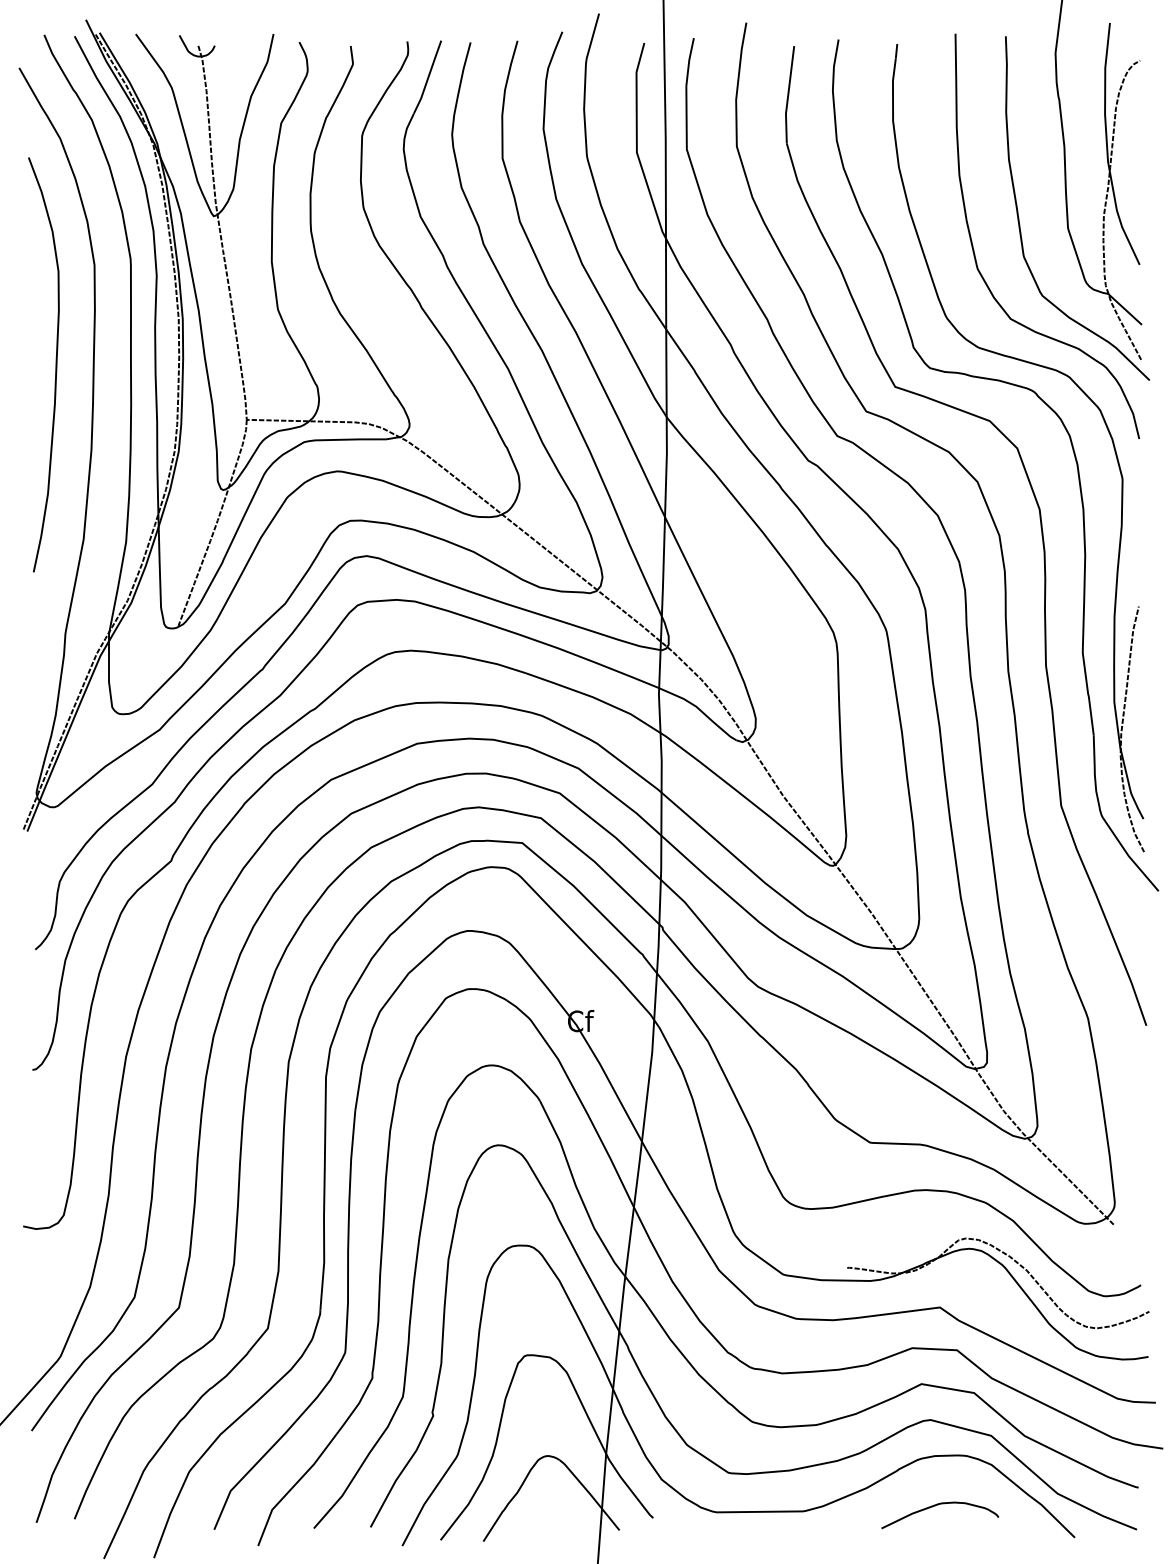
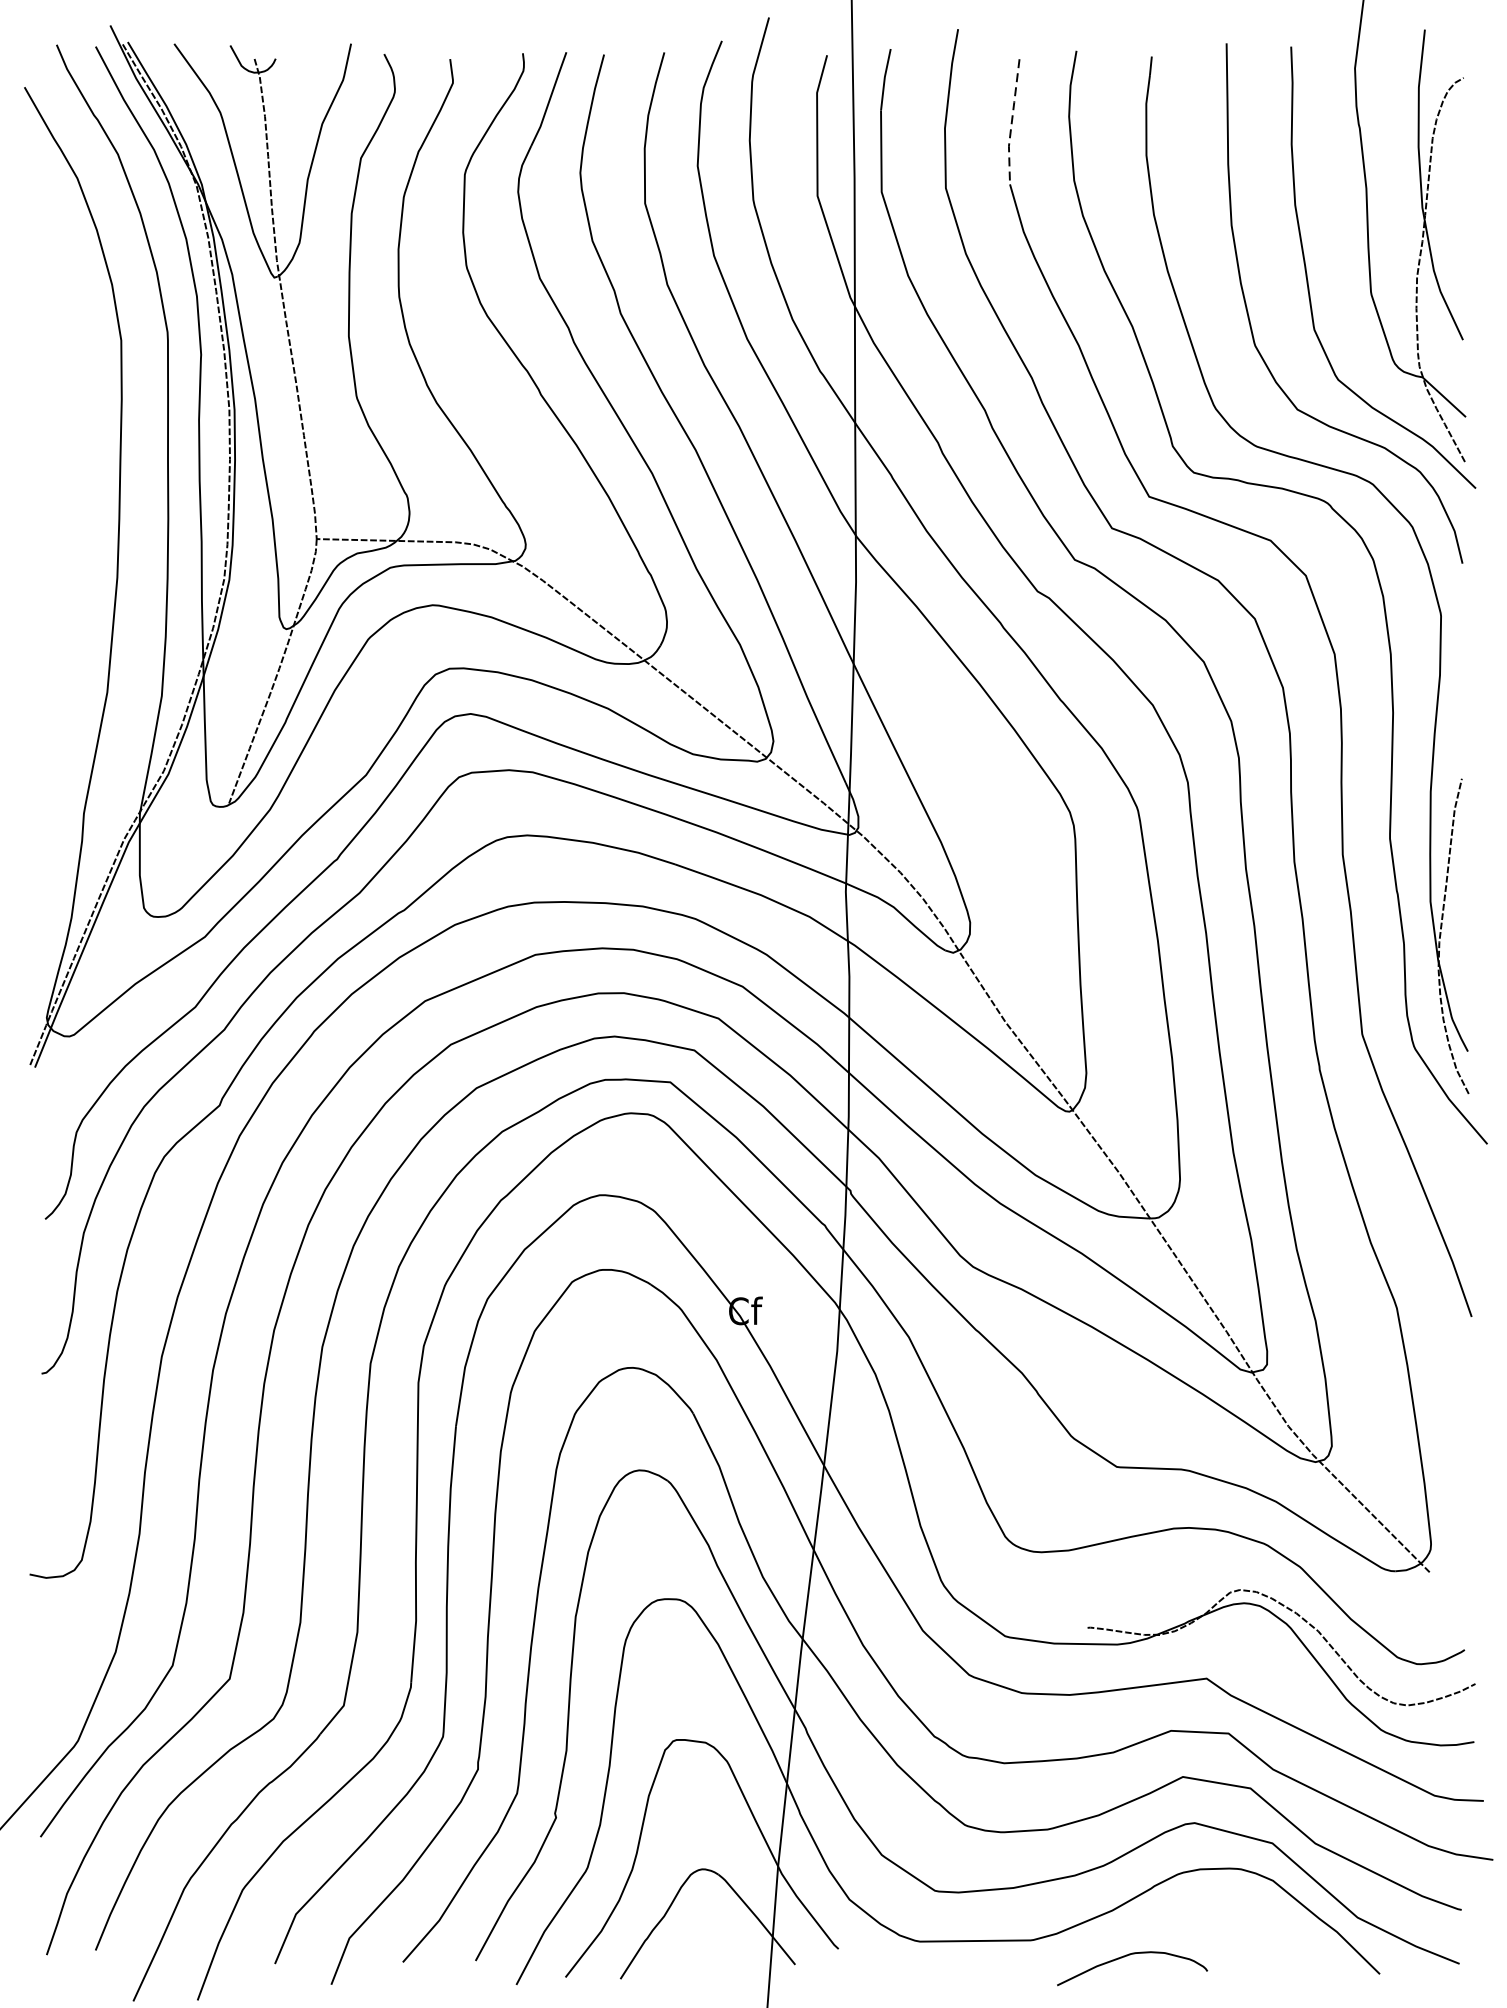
line: (788, 94) -> (1012, 121), solid -> dashed
curve: (55, 364) -> (71, 468), removed
curve: (938, 1505) -> (1130, 1955), moved

